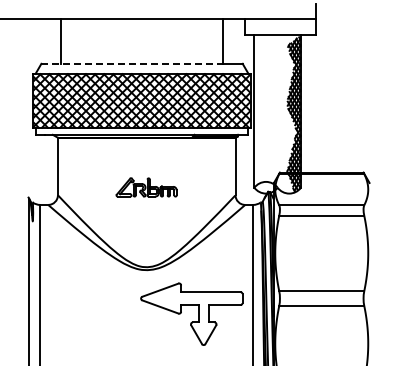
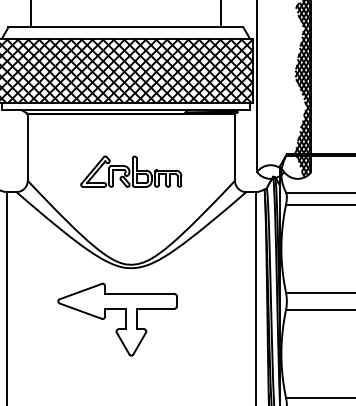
line: (133, 63) -> (115, 27), dashed -> solid
part: (146, 187) -> (131, 171), size x1.43
part: (198, 313) -> (125, 318), moved

